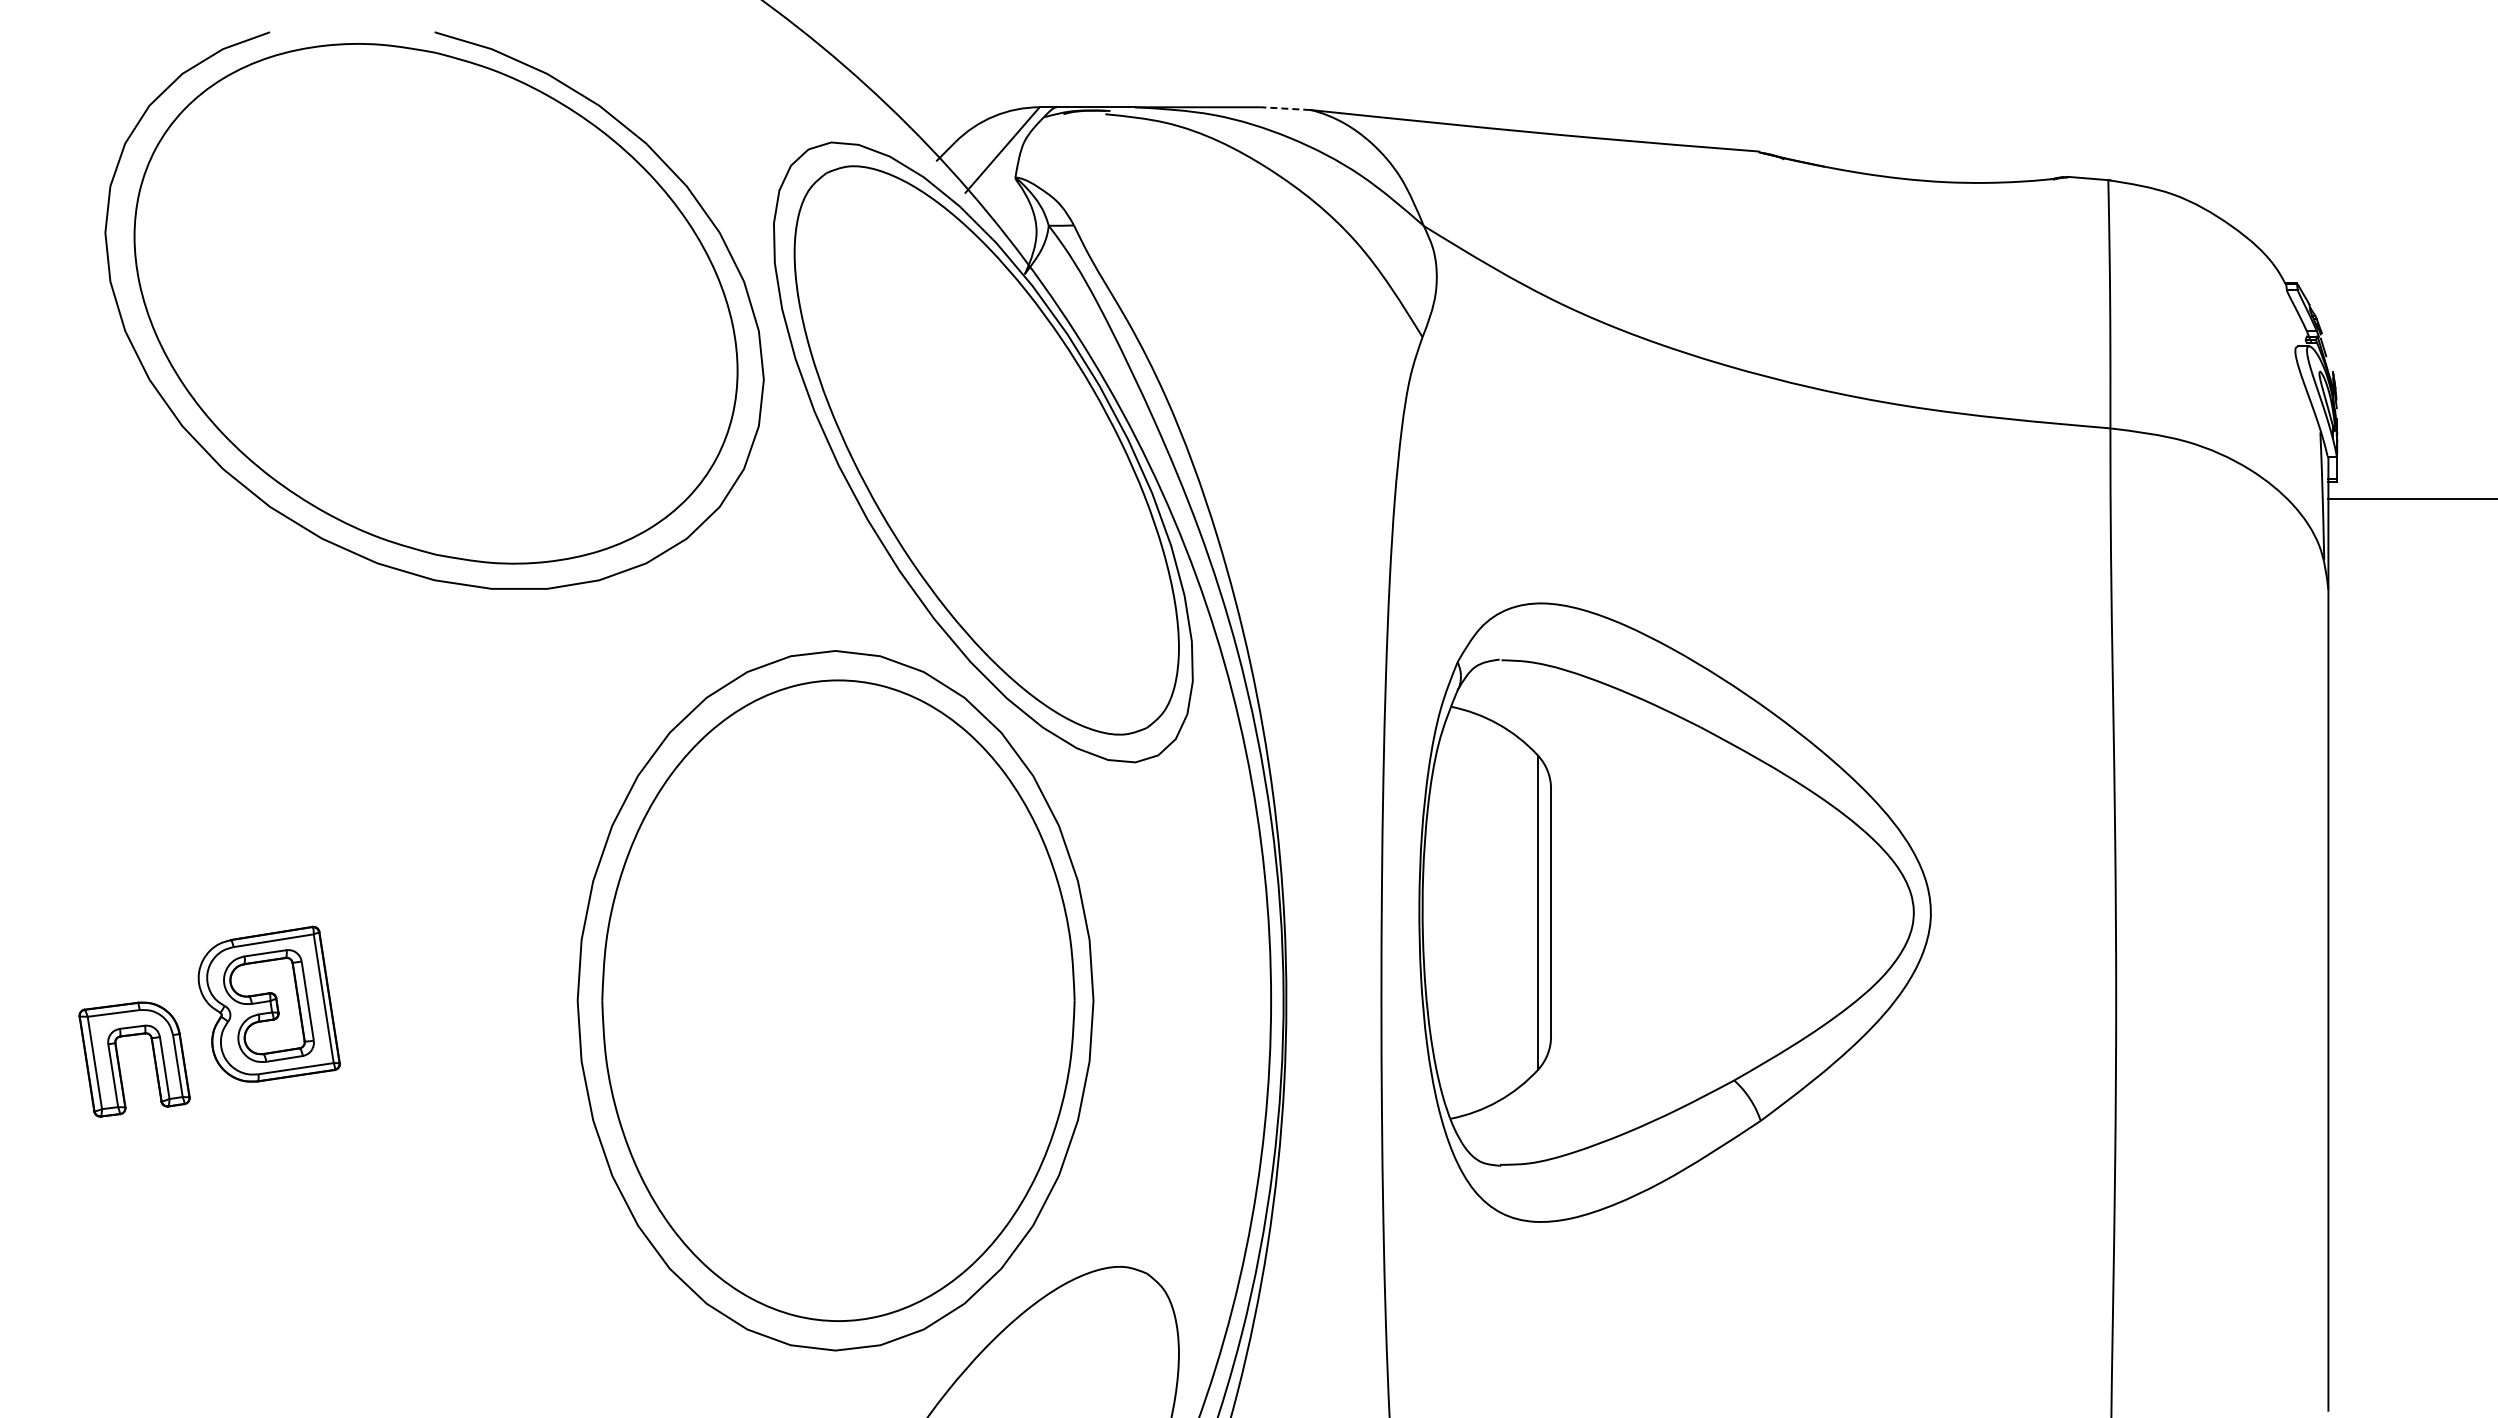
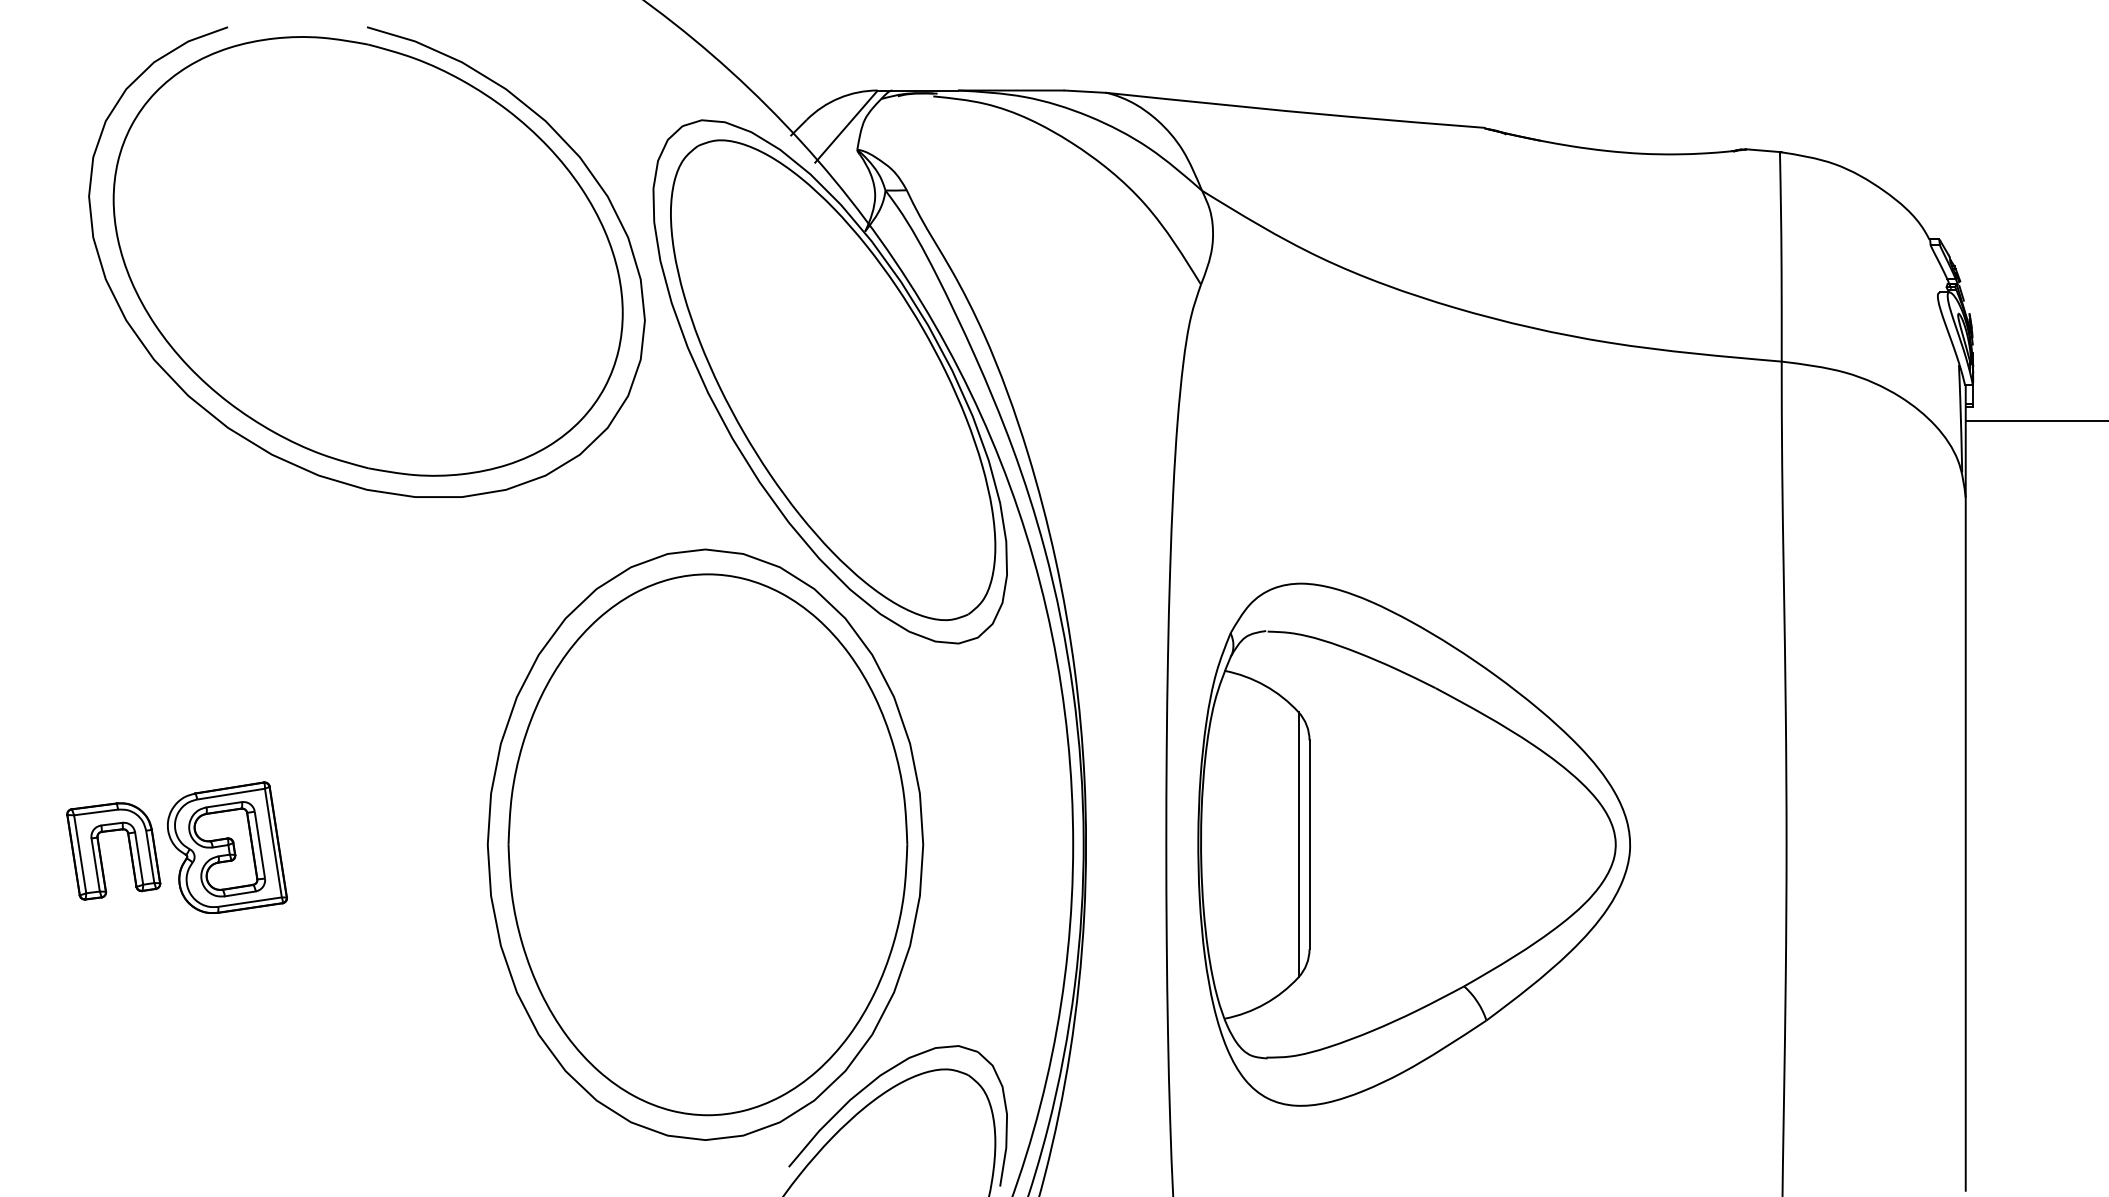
line: (1285, 108) -> (1085, 91), dashed -> solid
part: (1674, 912) -> (1413, 844), moved
part: (119, 1060) -> (100, 852), moved
part: (1029, 1286) -> (869, 1086), added

